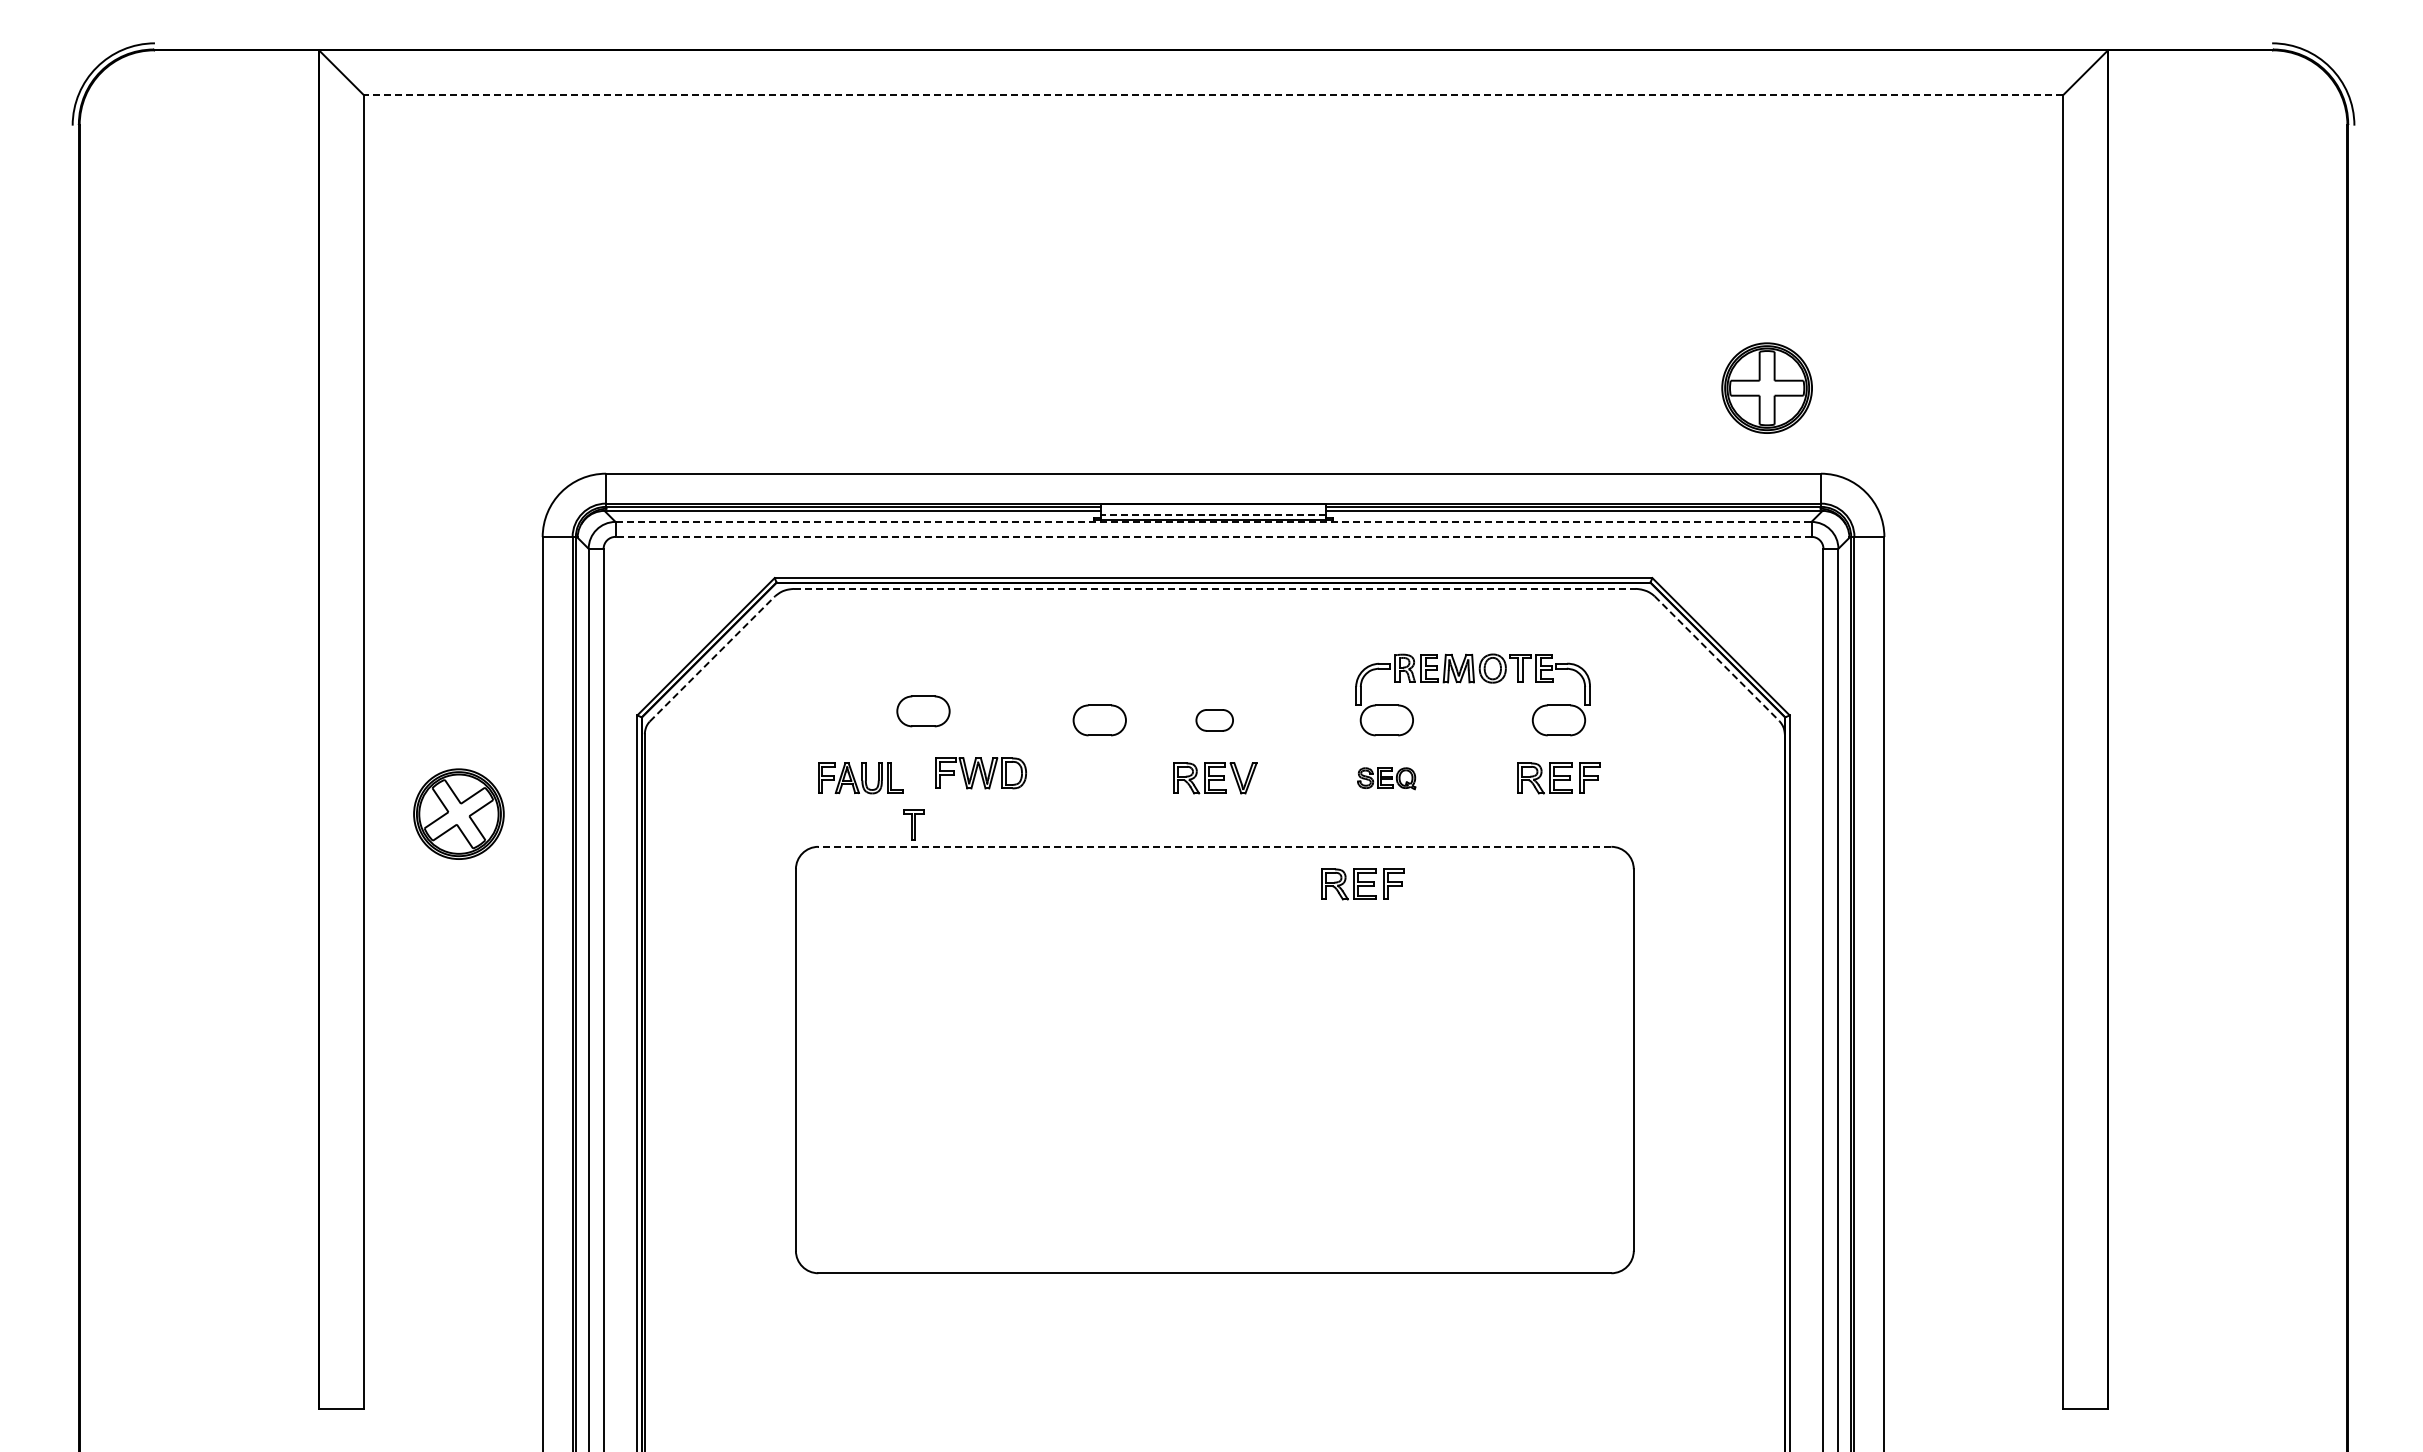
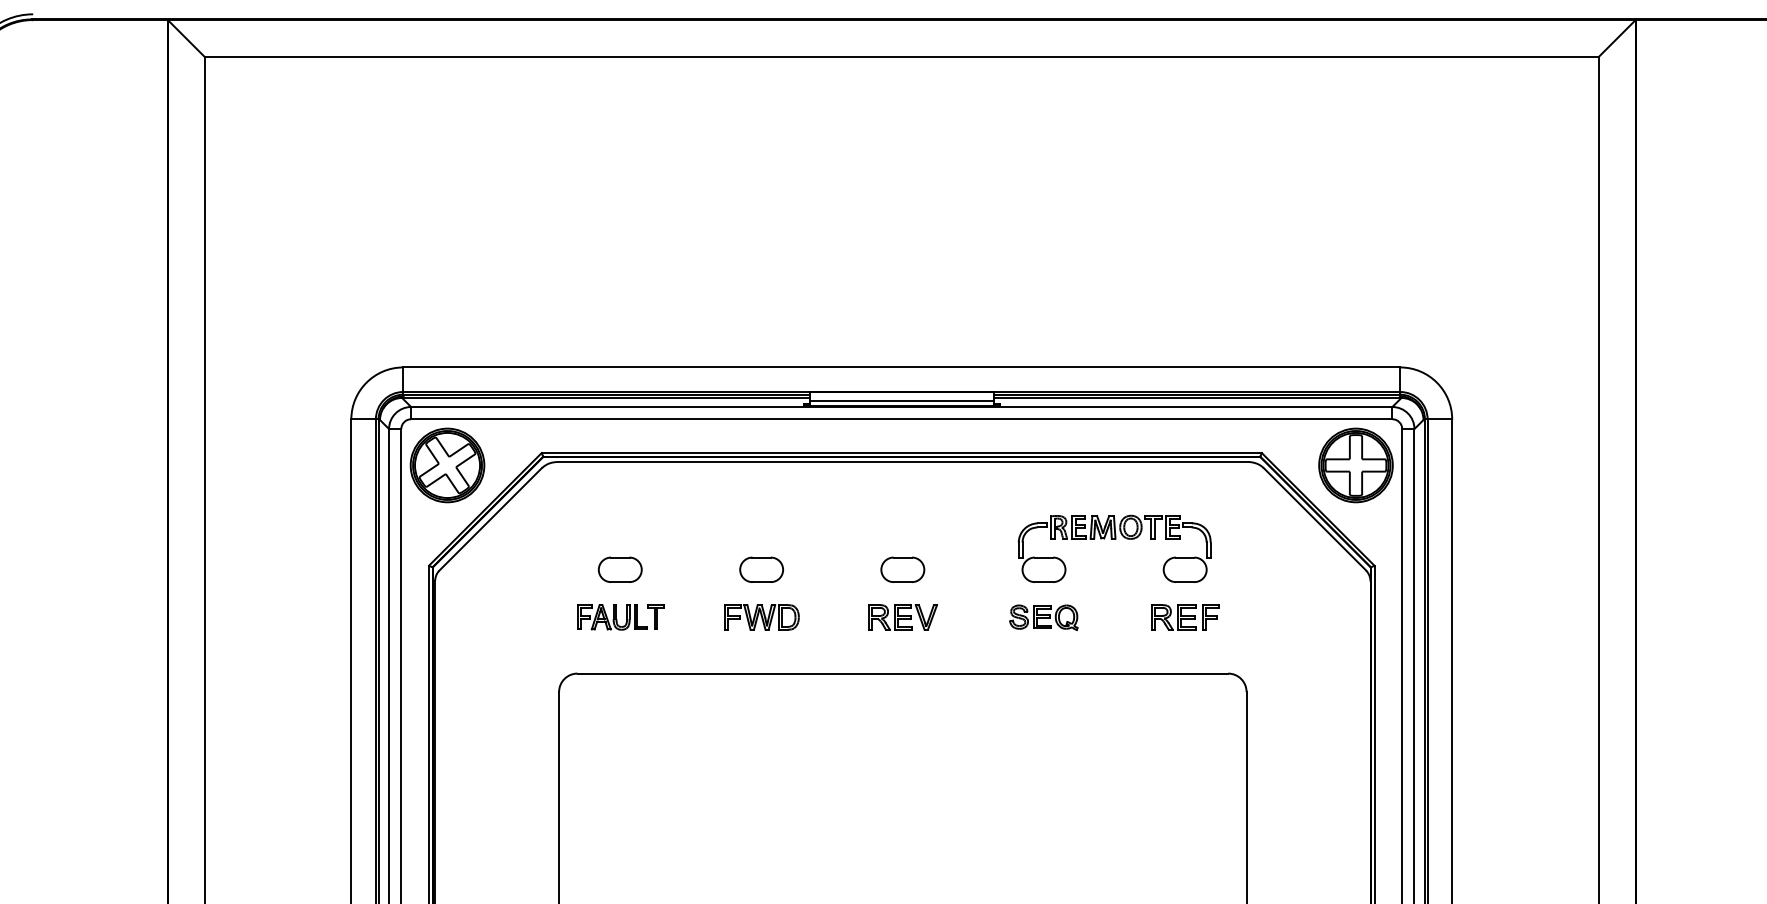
line: (1213, 95) -> (901, 57), dashed -> solid
part: (1766, 387) -> (1355, 464), moved
line: (1213, 514) -> (901, 400), dashed -> solid
line: (1213, 521) -> (901, 406), dashed -> solid
line: (1213, 536) -> (901, 418), dashed -> solid
line: (1214, 588) -> (902, 461), dashed -> solid
line: (712, 658) -> (490, 519), dashed -> solid
line: (1717, 659) -> (1315, 519), dashed -> solid
part: (923, 711) -> (620, 569), moved
part: (1099, 720) -> (761, 569), moved
part: (1214, 720) -> (902, 569), size x1.43
part: (980, 773) -> (761, 617), moved
part: (1386, 778) -> (1043, 617), size x1.43
part: (458, 813) -> (447, 464), moved
part: (913, 824) -> (655, 616), moved
line: (1214, 846) -> (902, 673), dashed -> solid
part: (1362, 884) -> (1023, 704), removed

